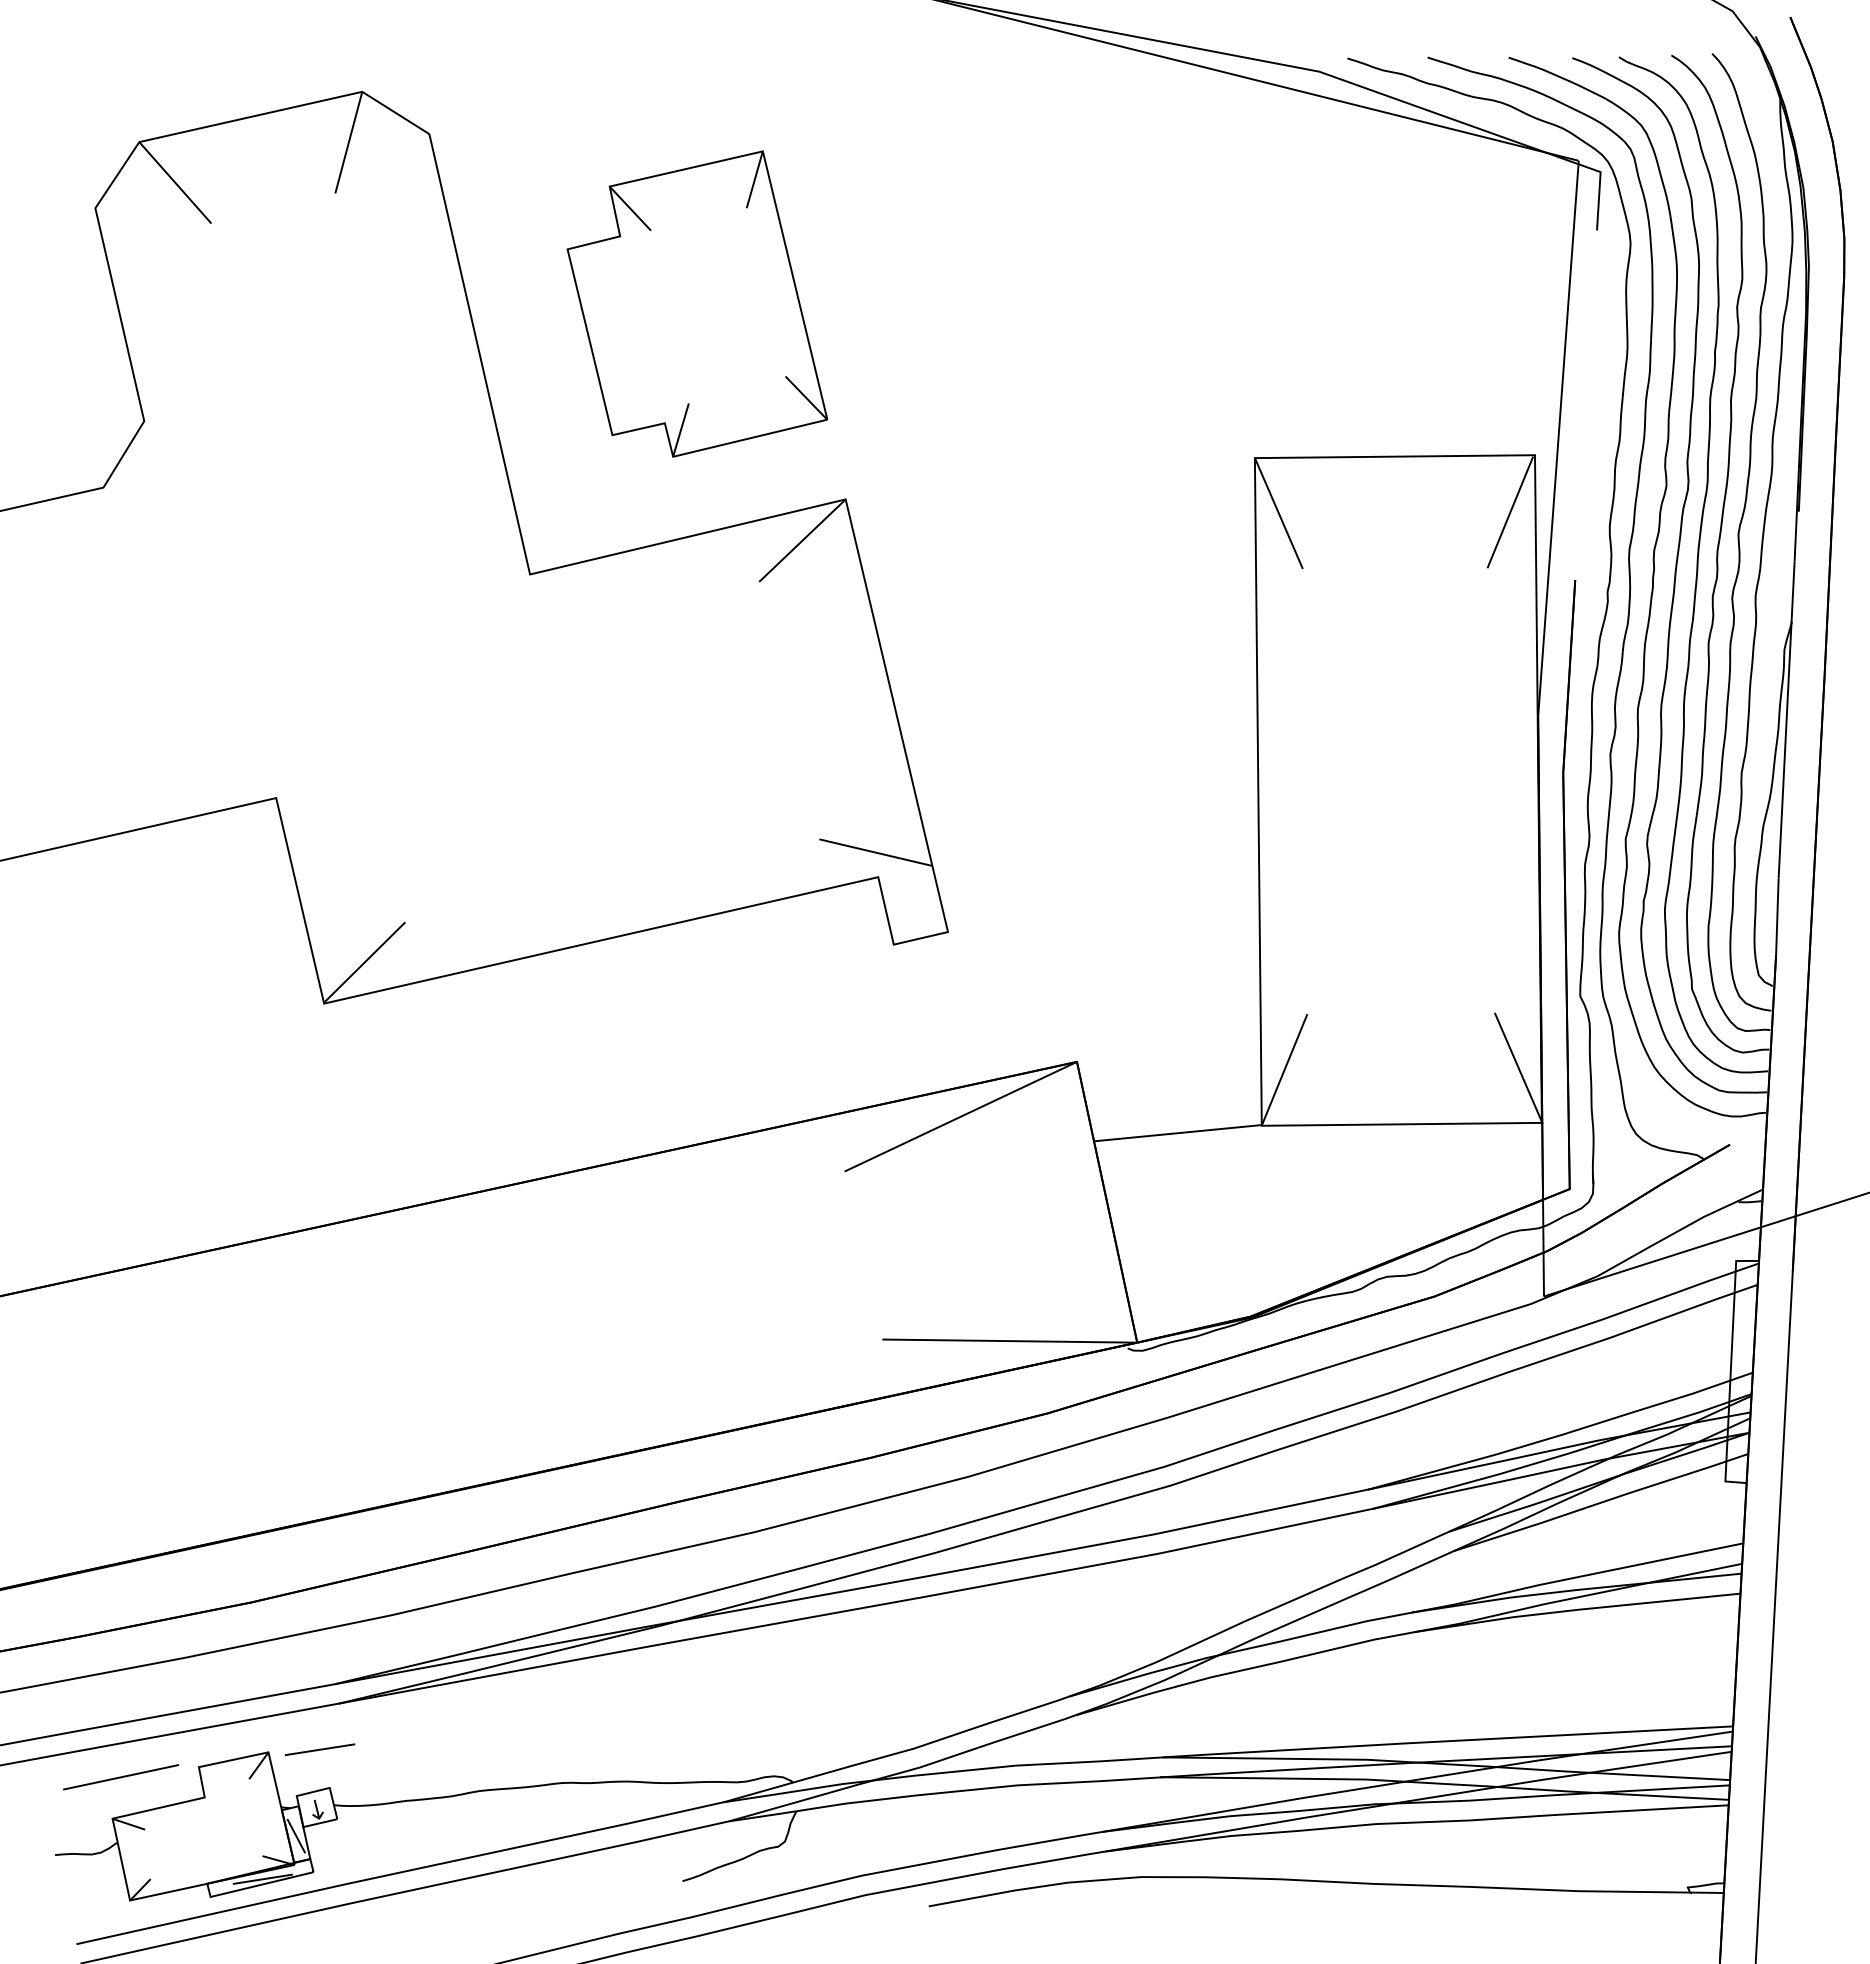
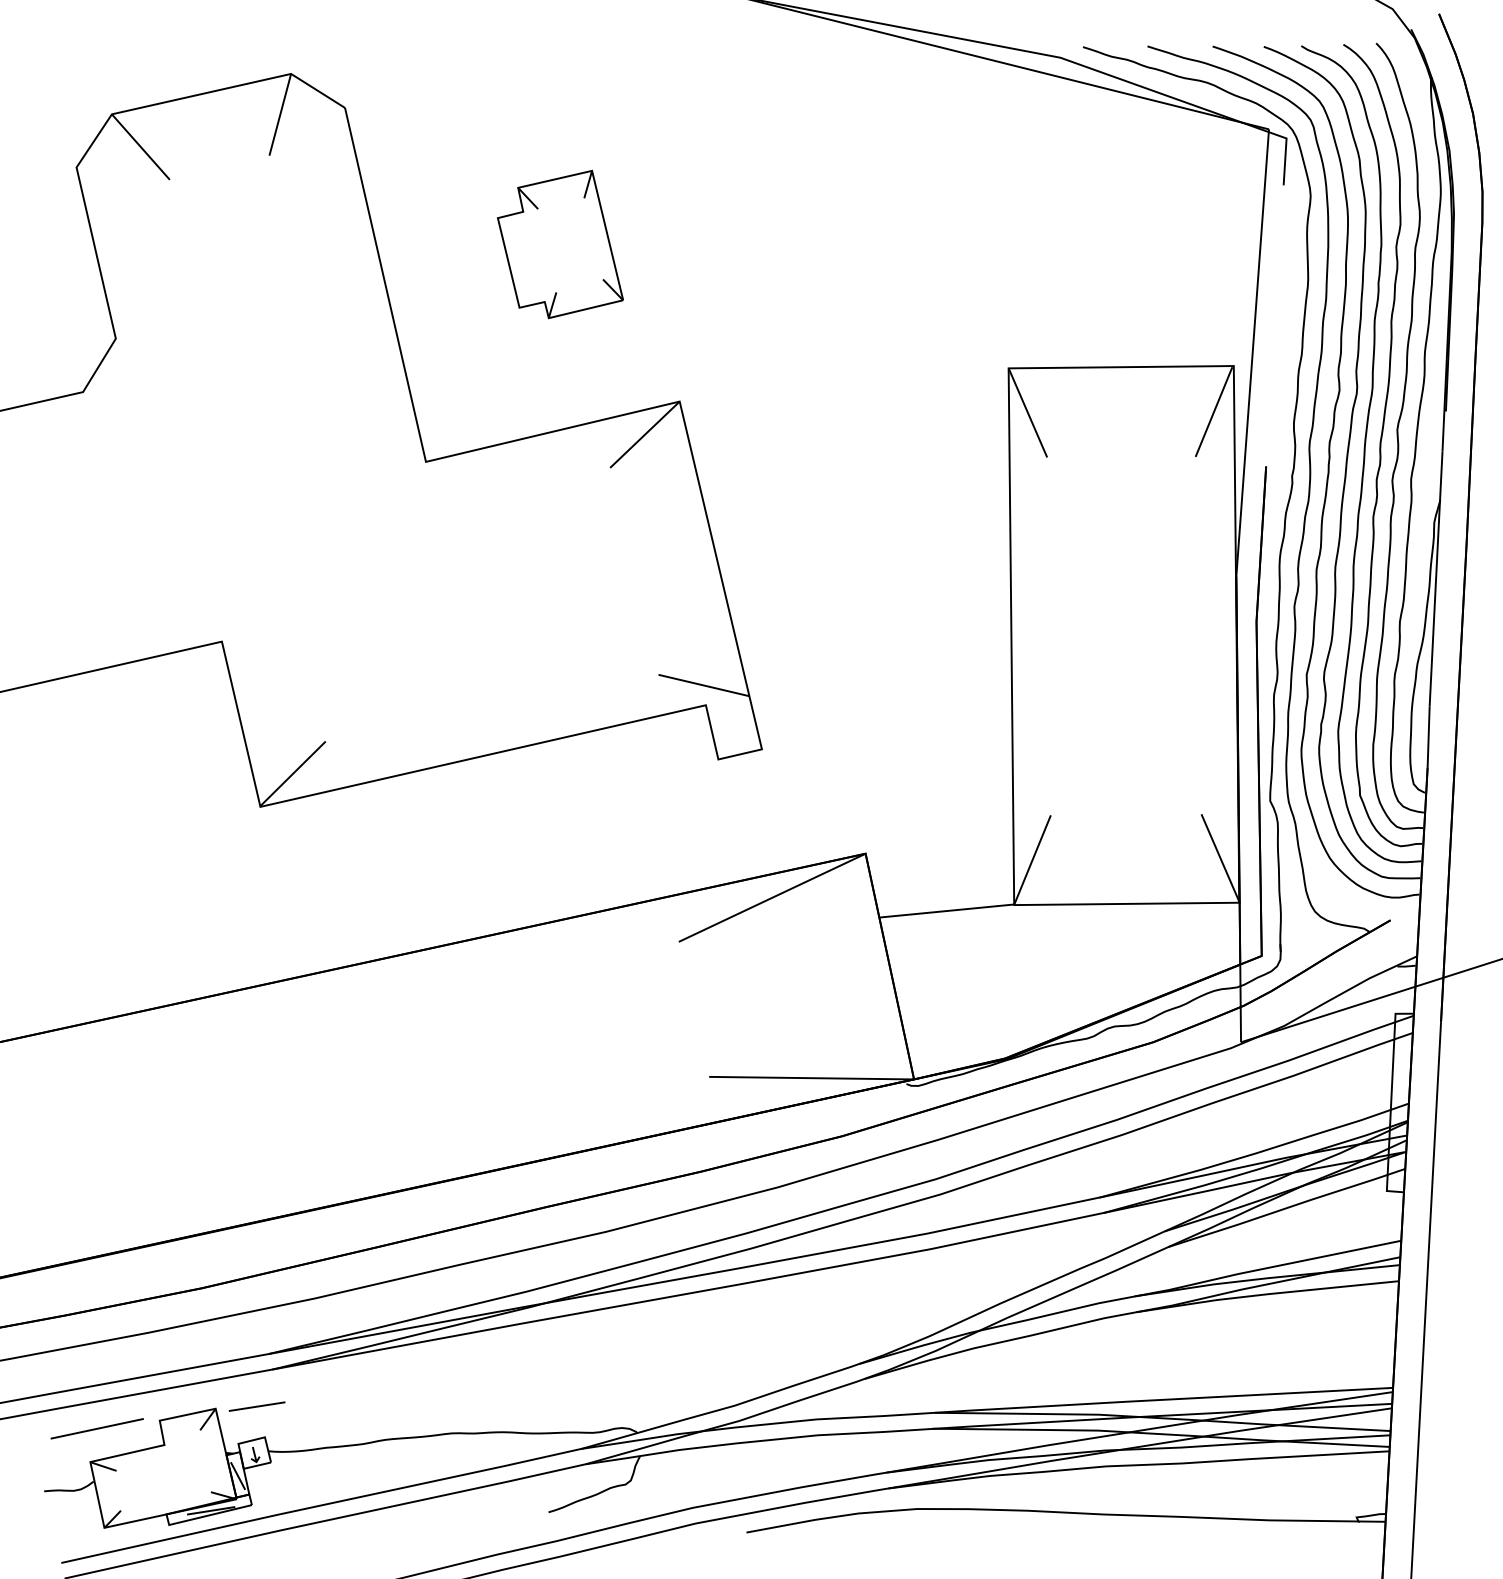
part: (697, 304) -> (560, 244), size x0.6

